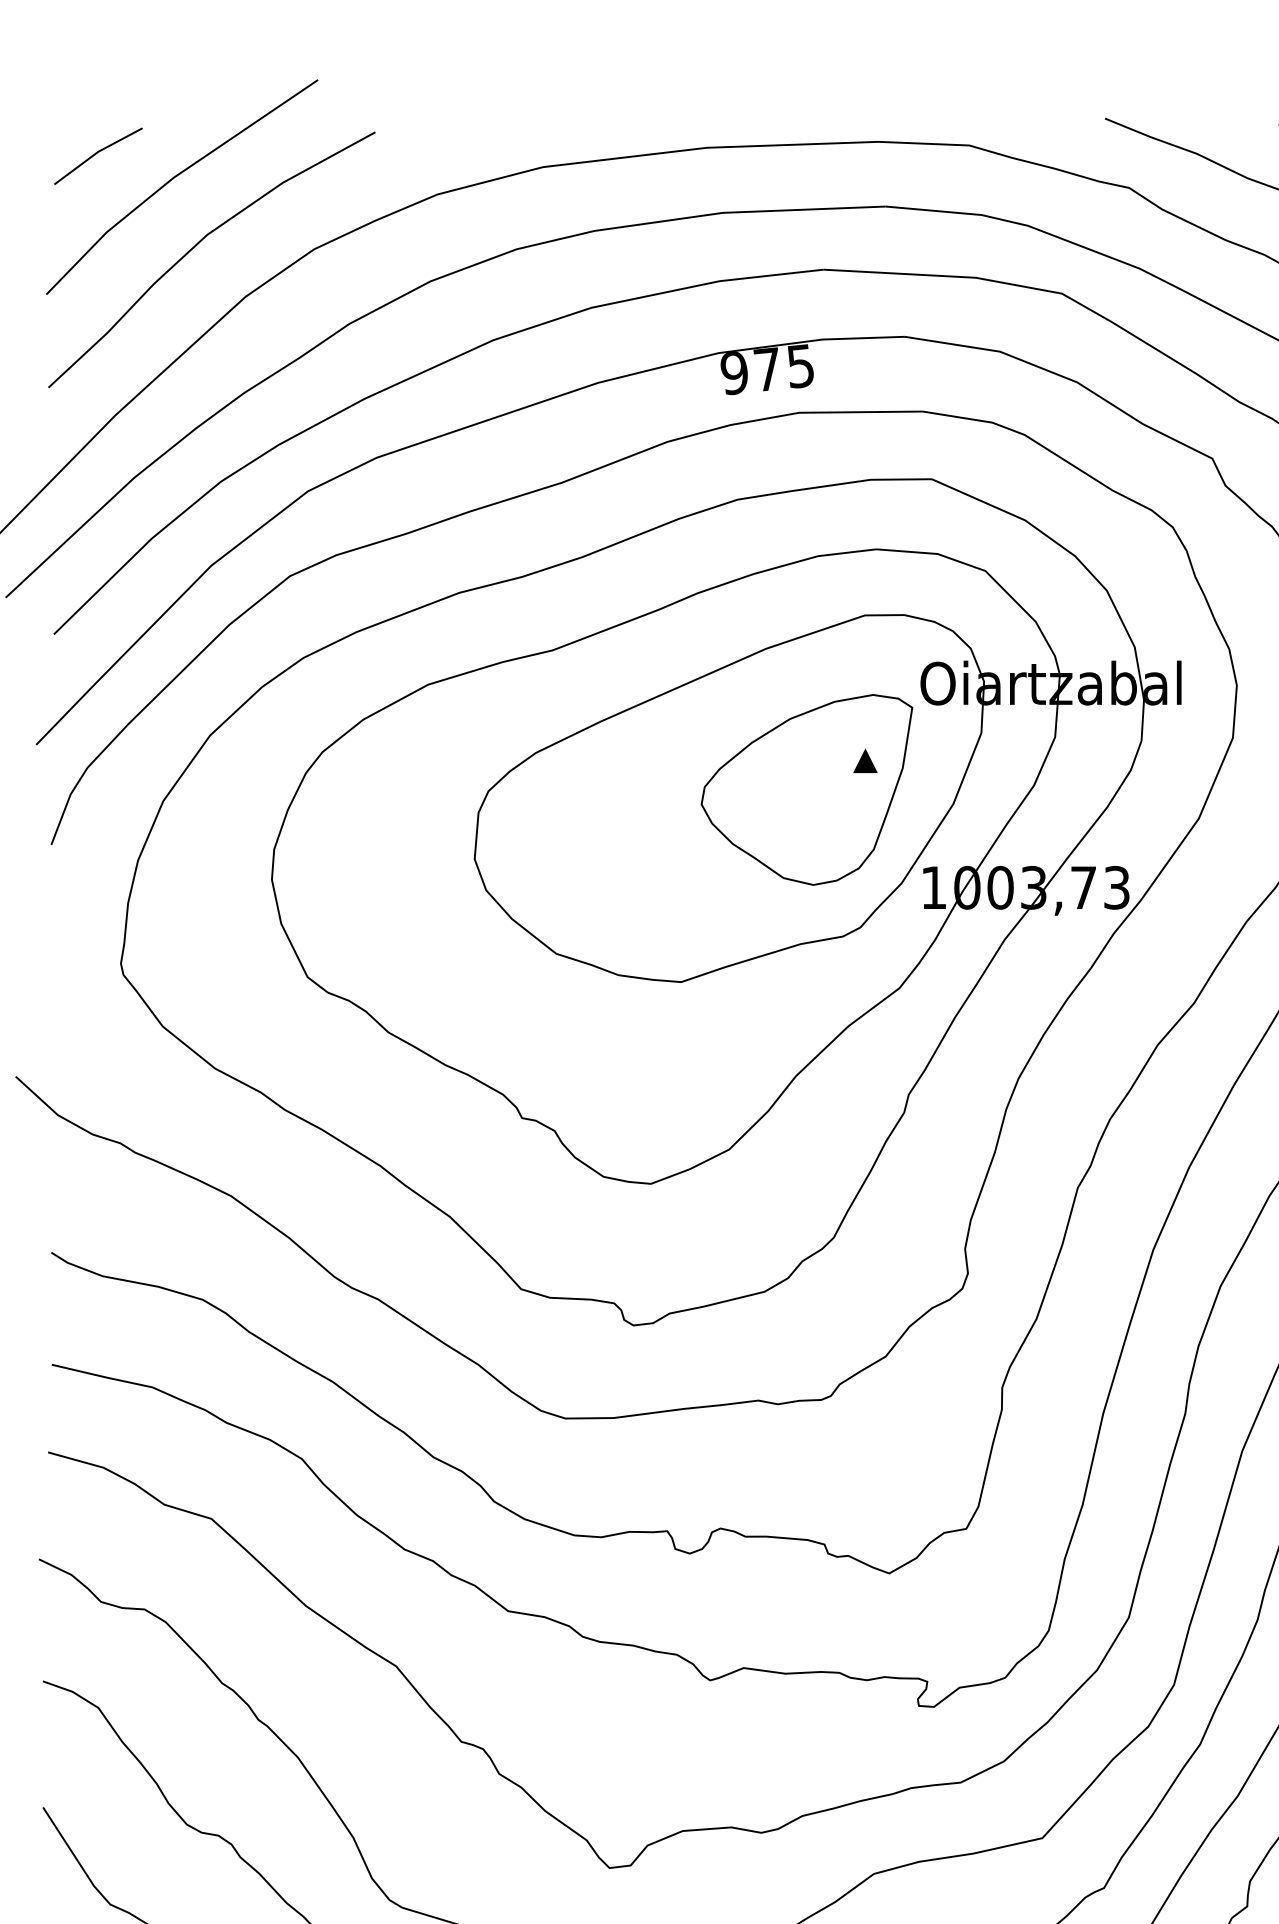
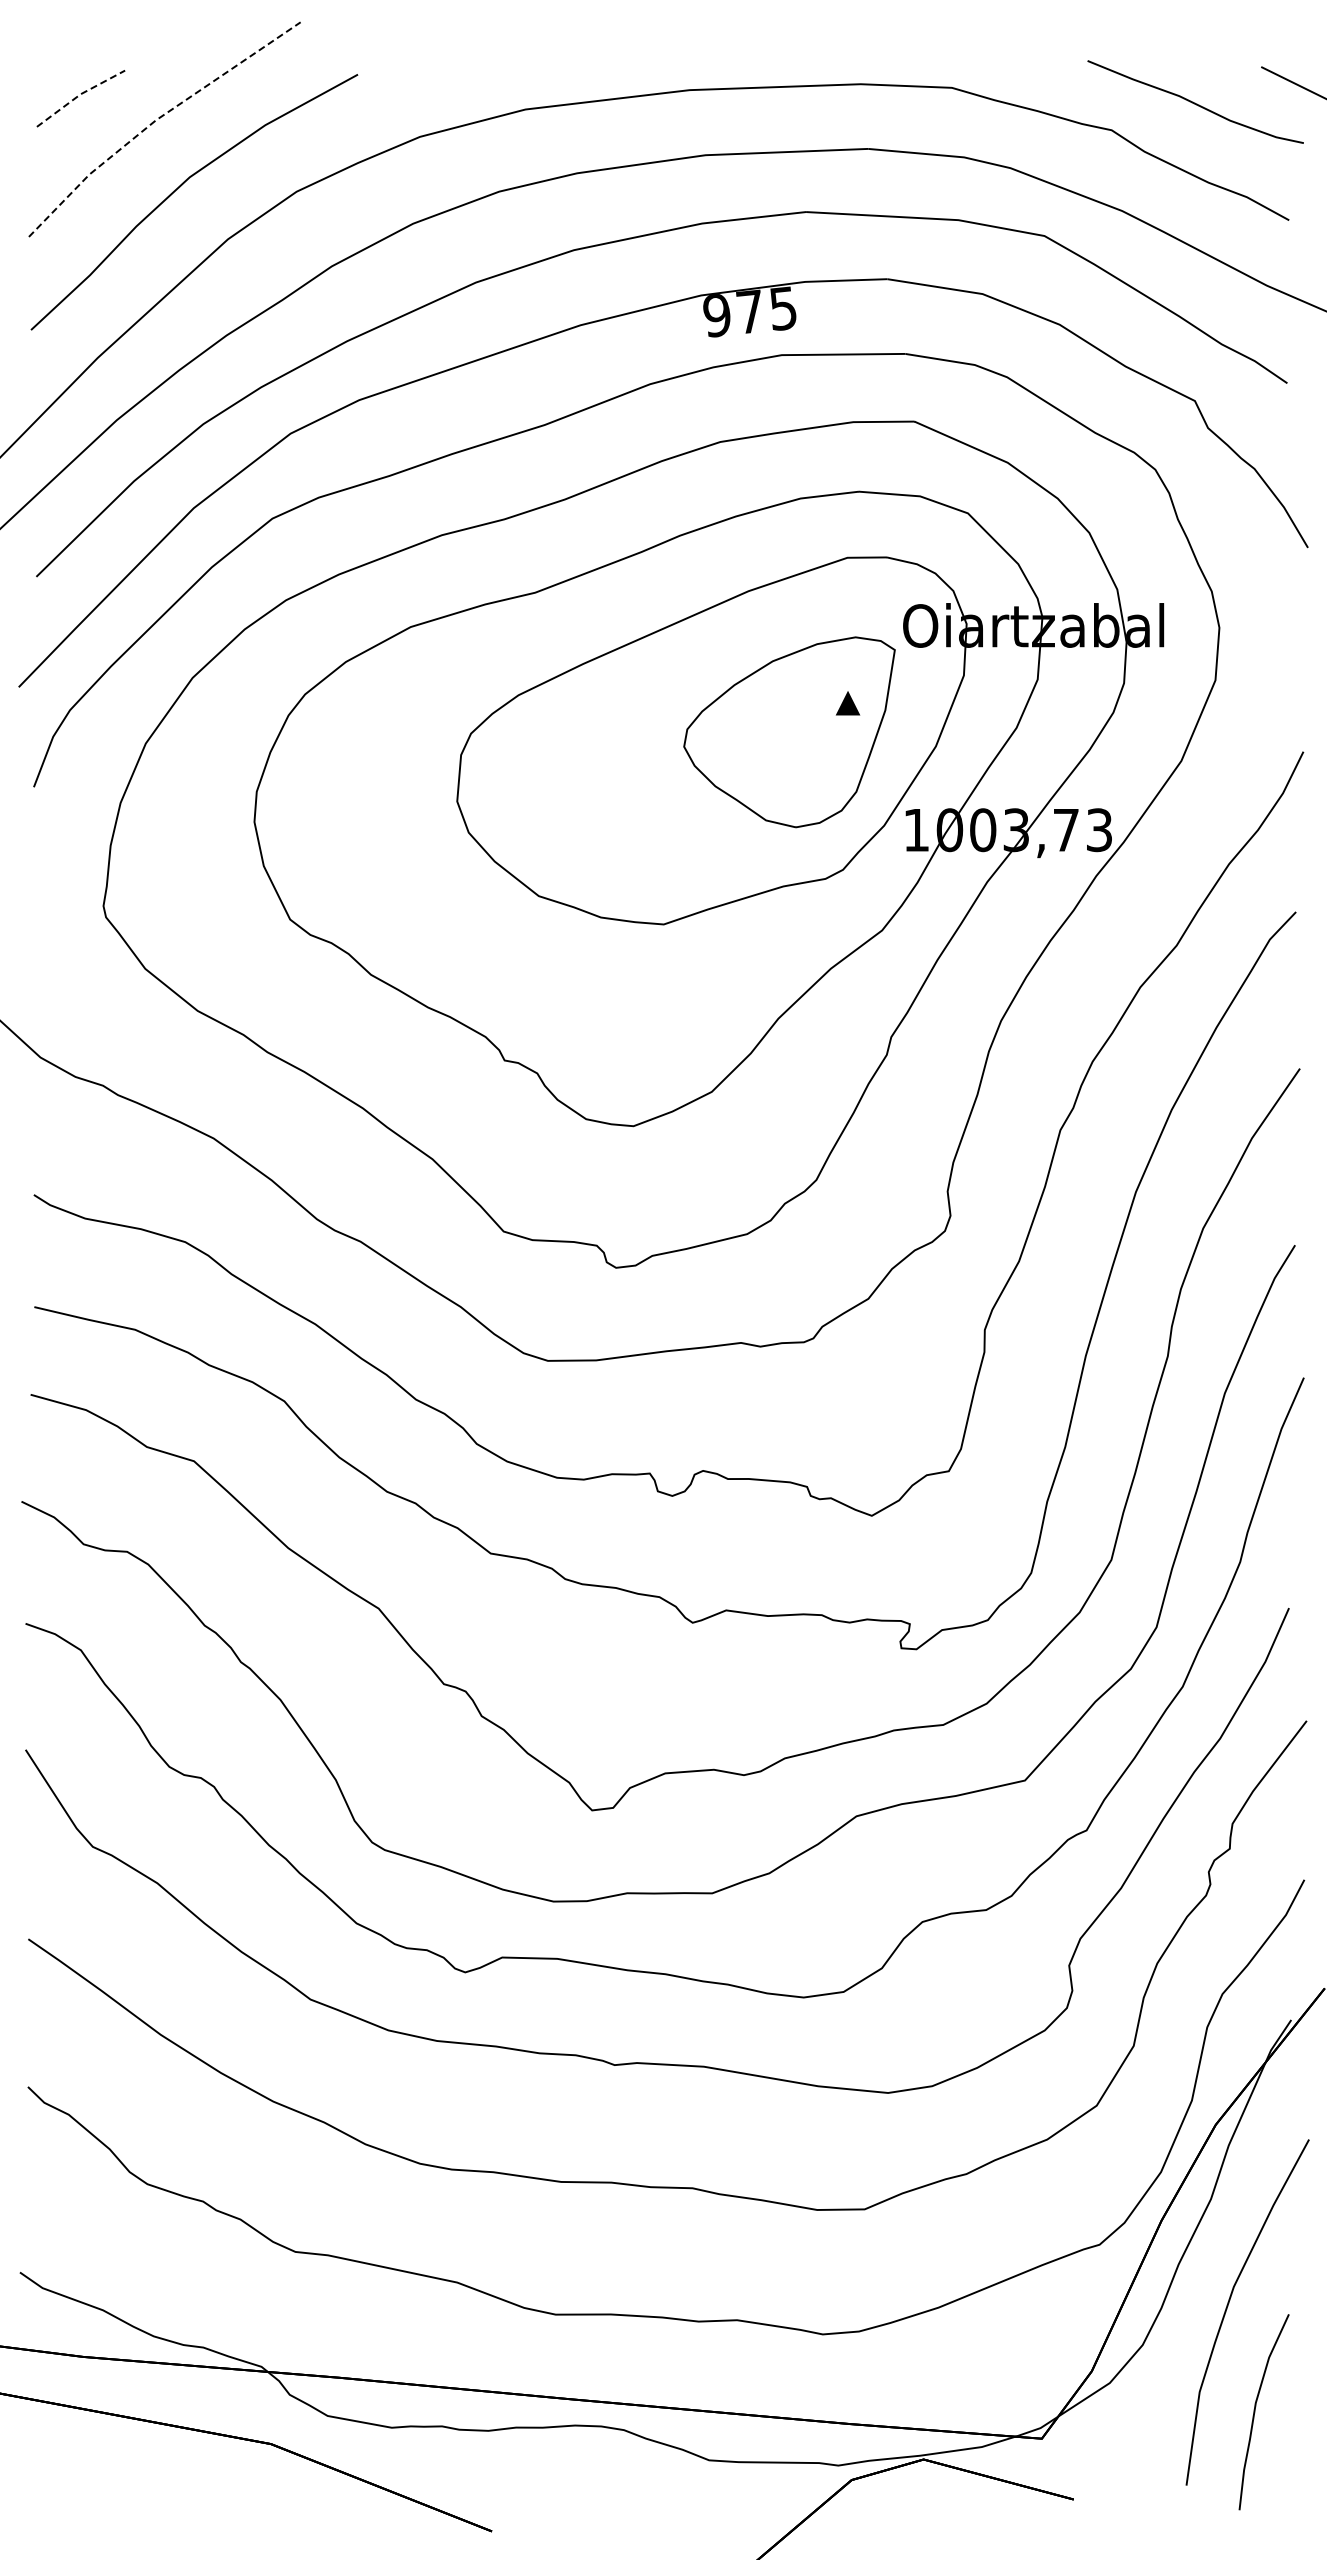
line: (96, 152) -> (79, 94), solid -> dashed
line: (173, 178) -> (156, 120), solid -> dashed

